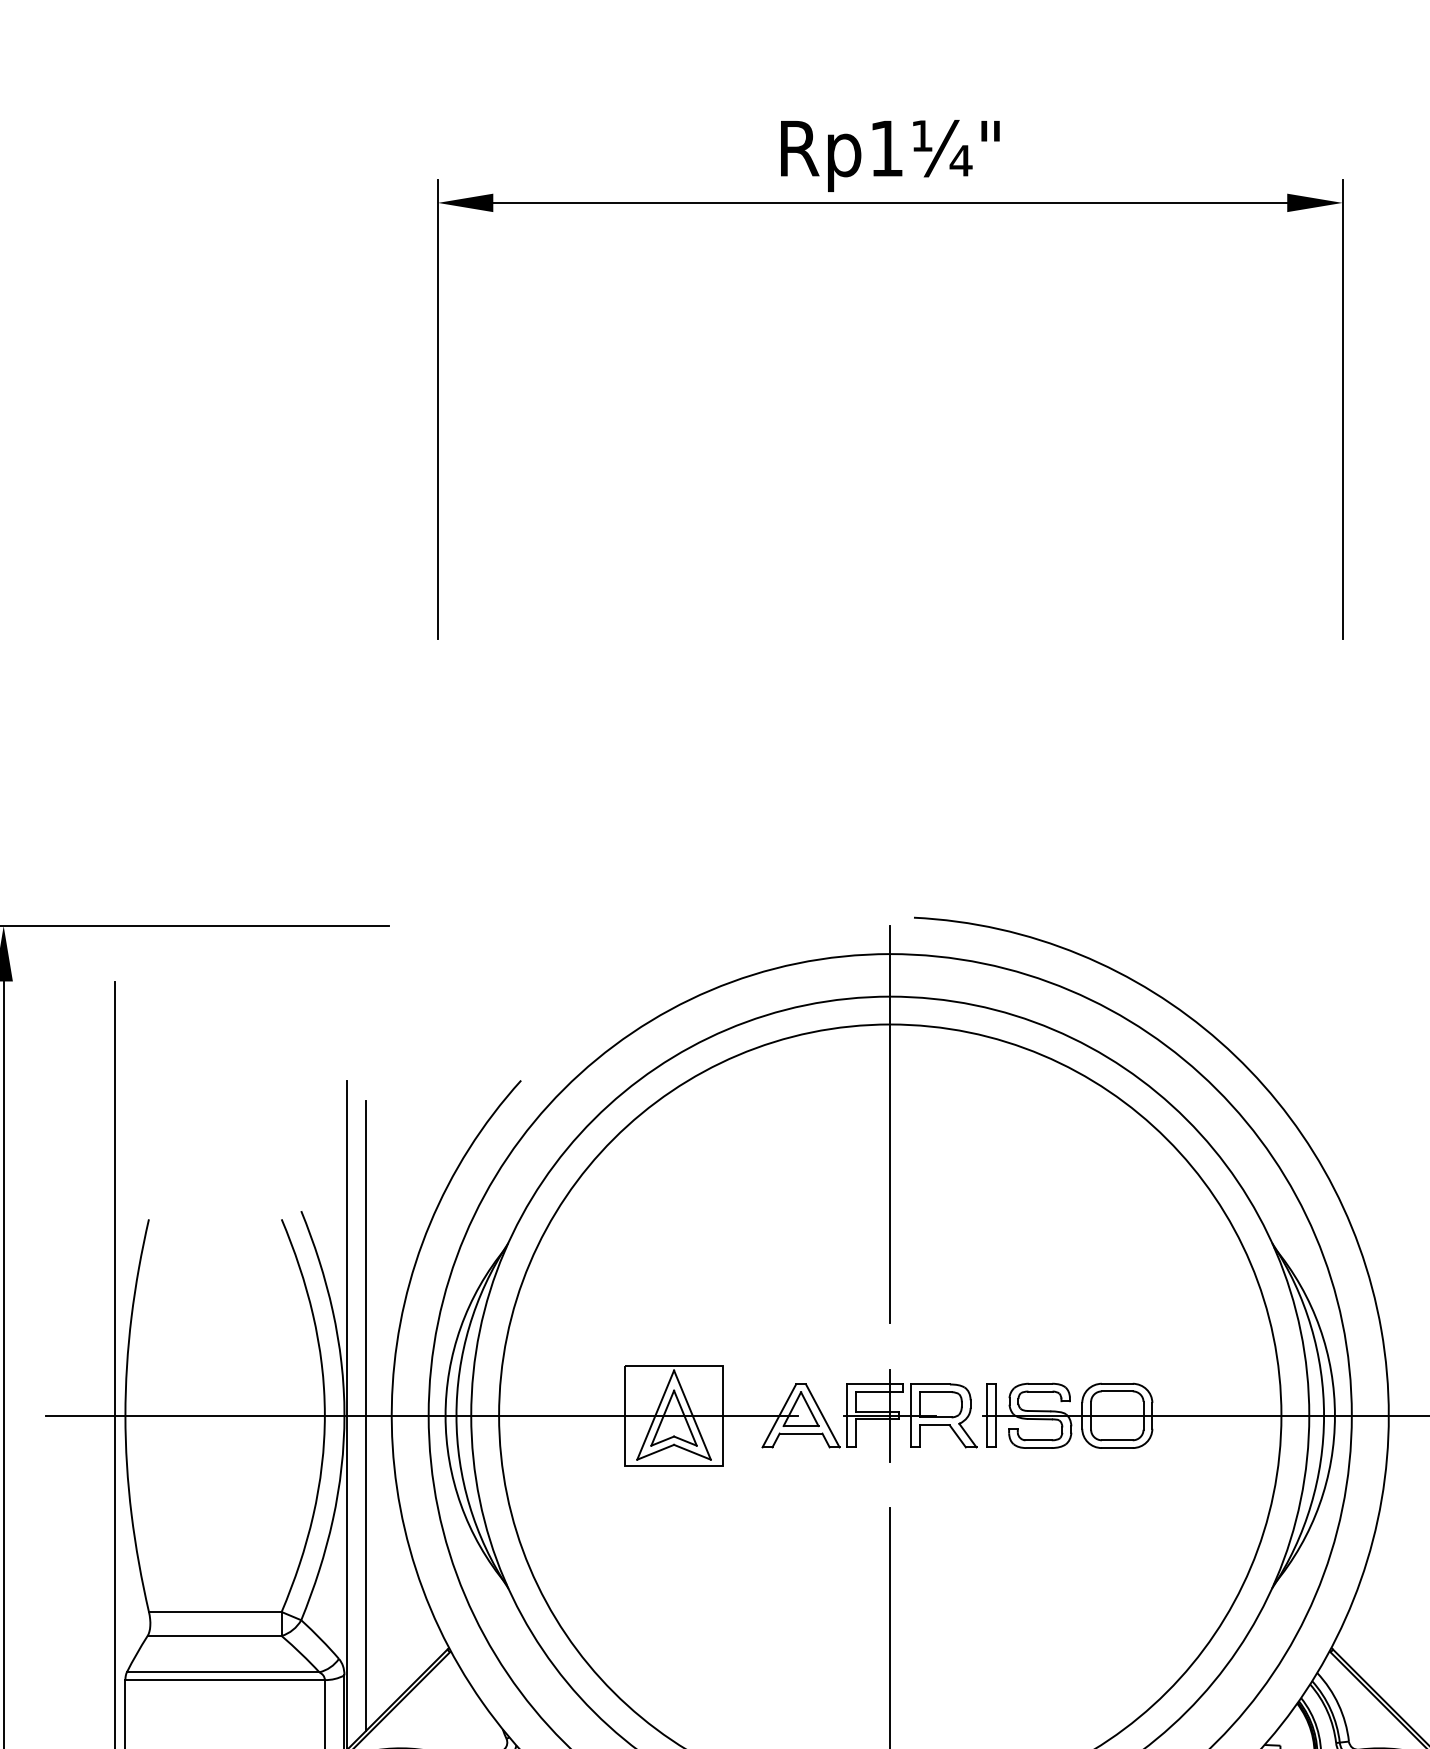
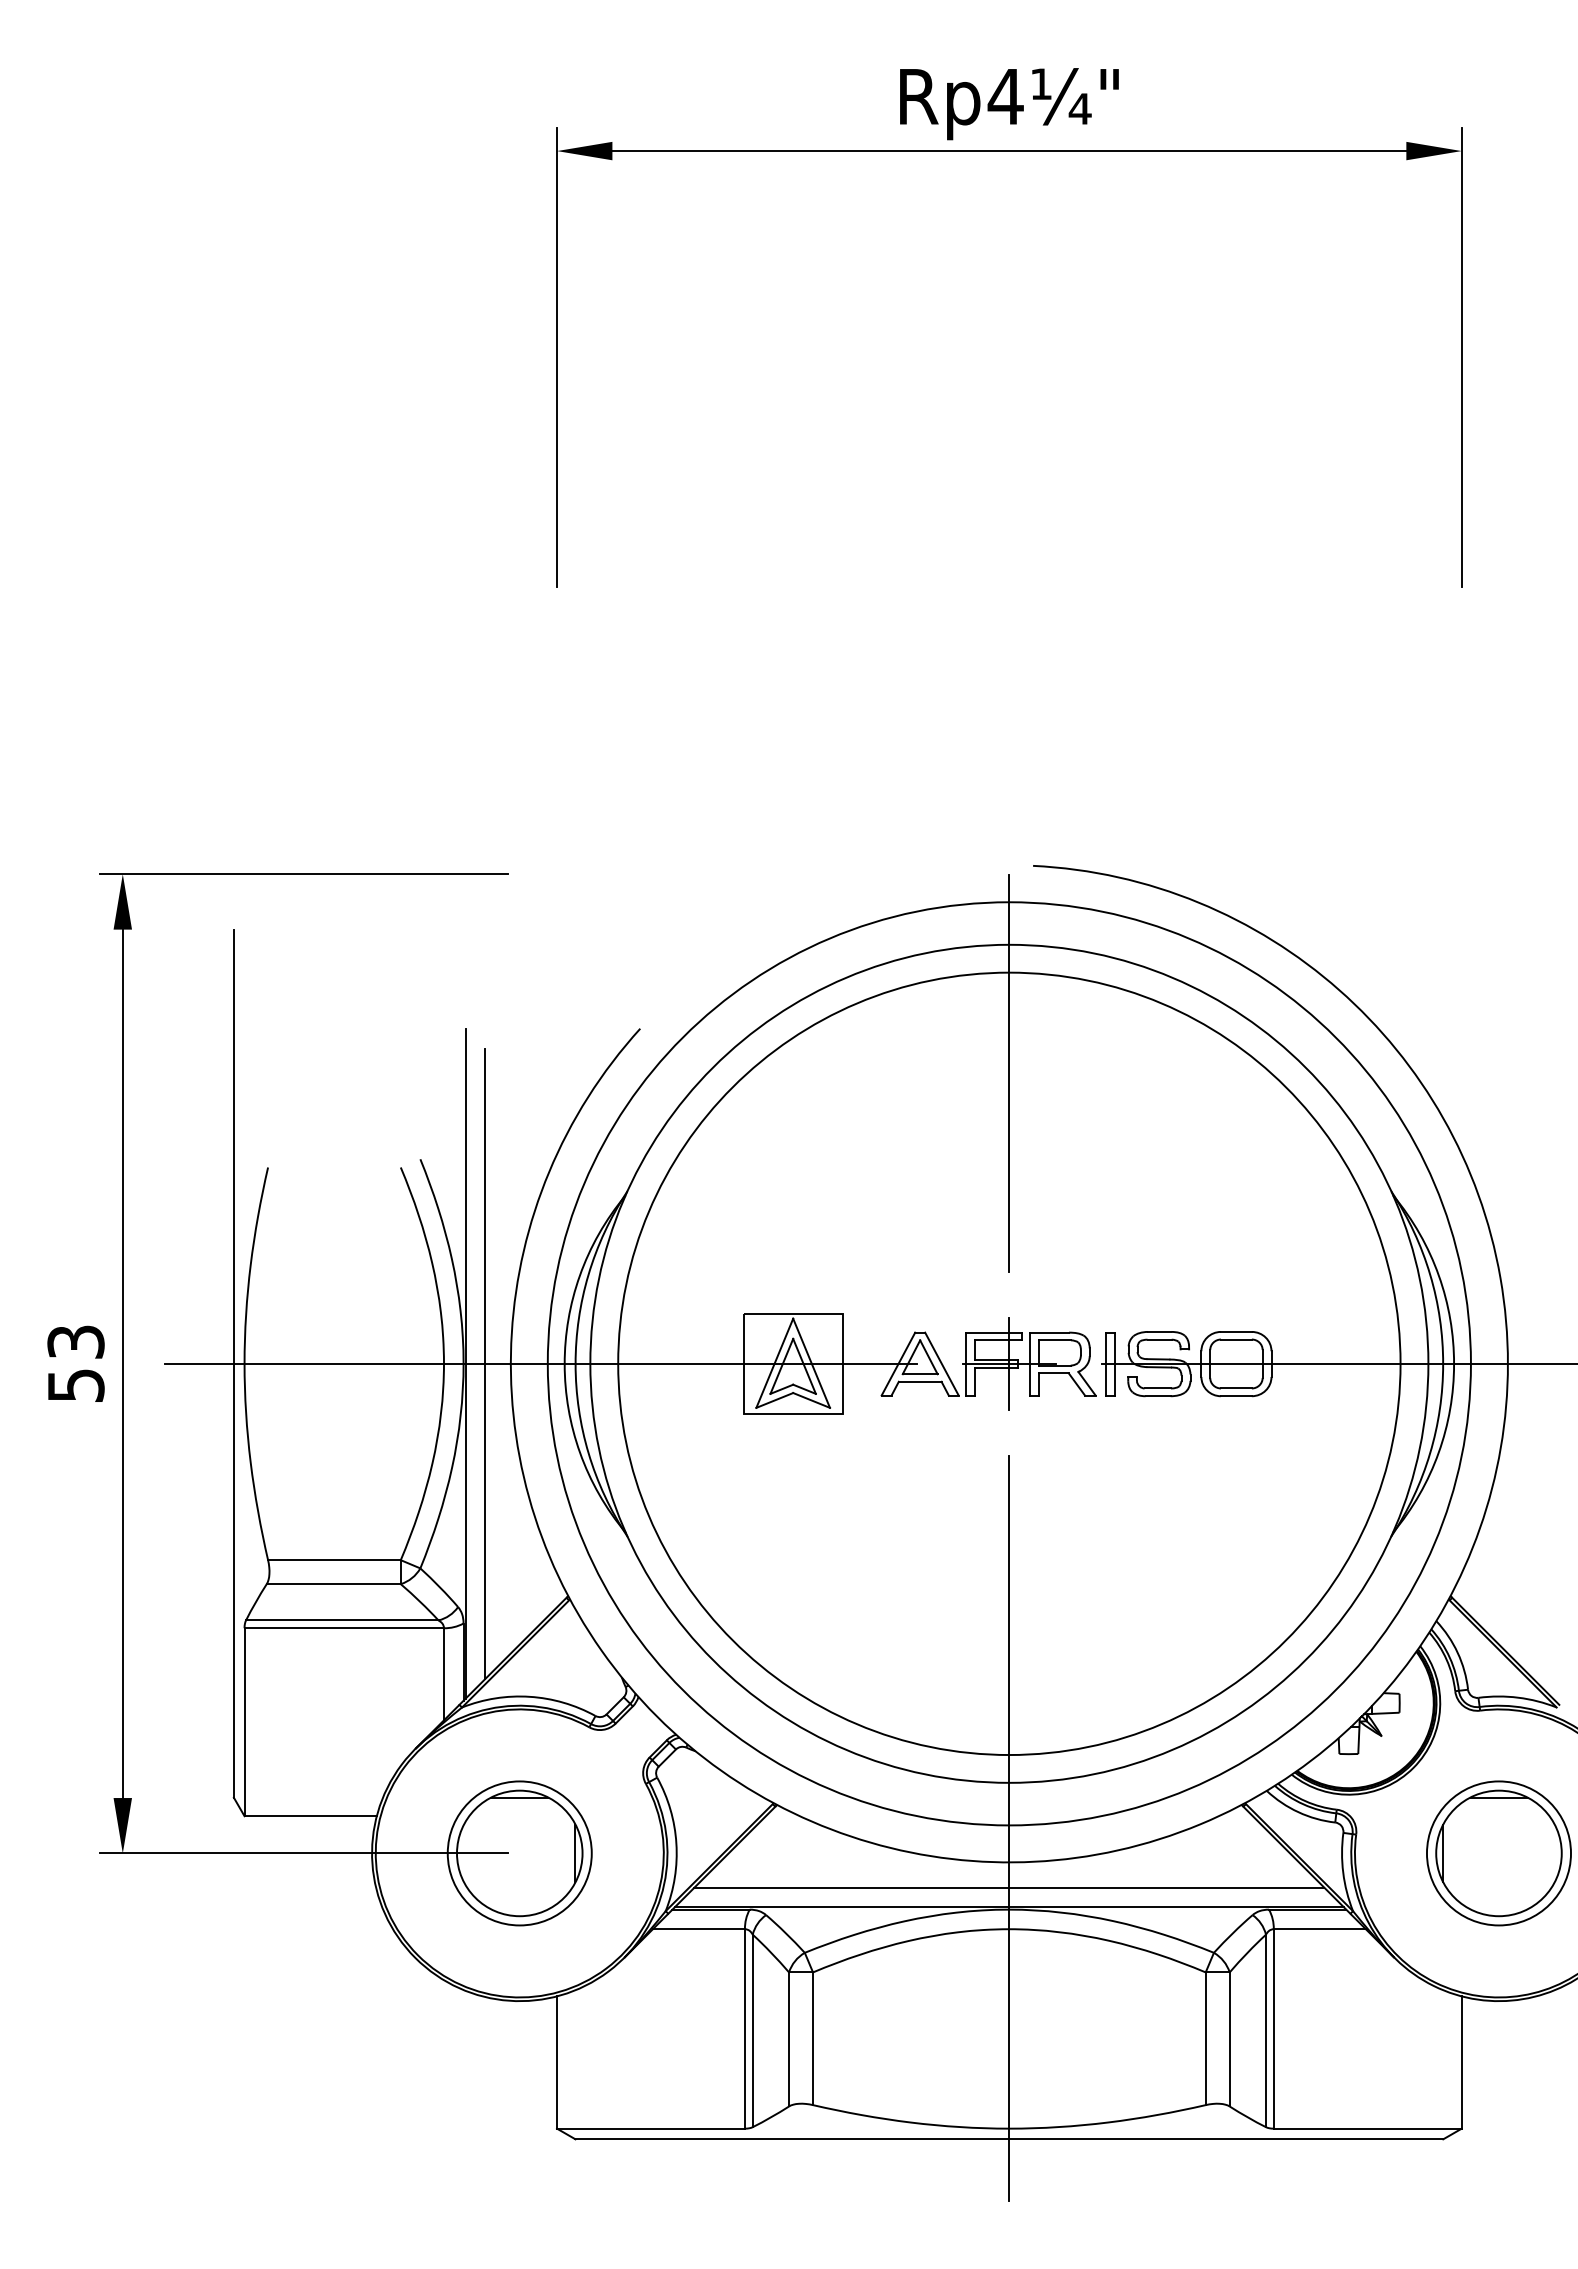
text: (886, 148) -> (1005, 96), Rp1¼" -> Rp4¼"

